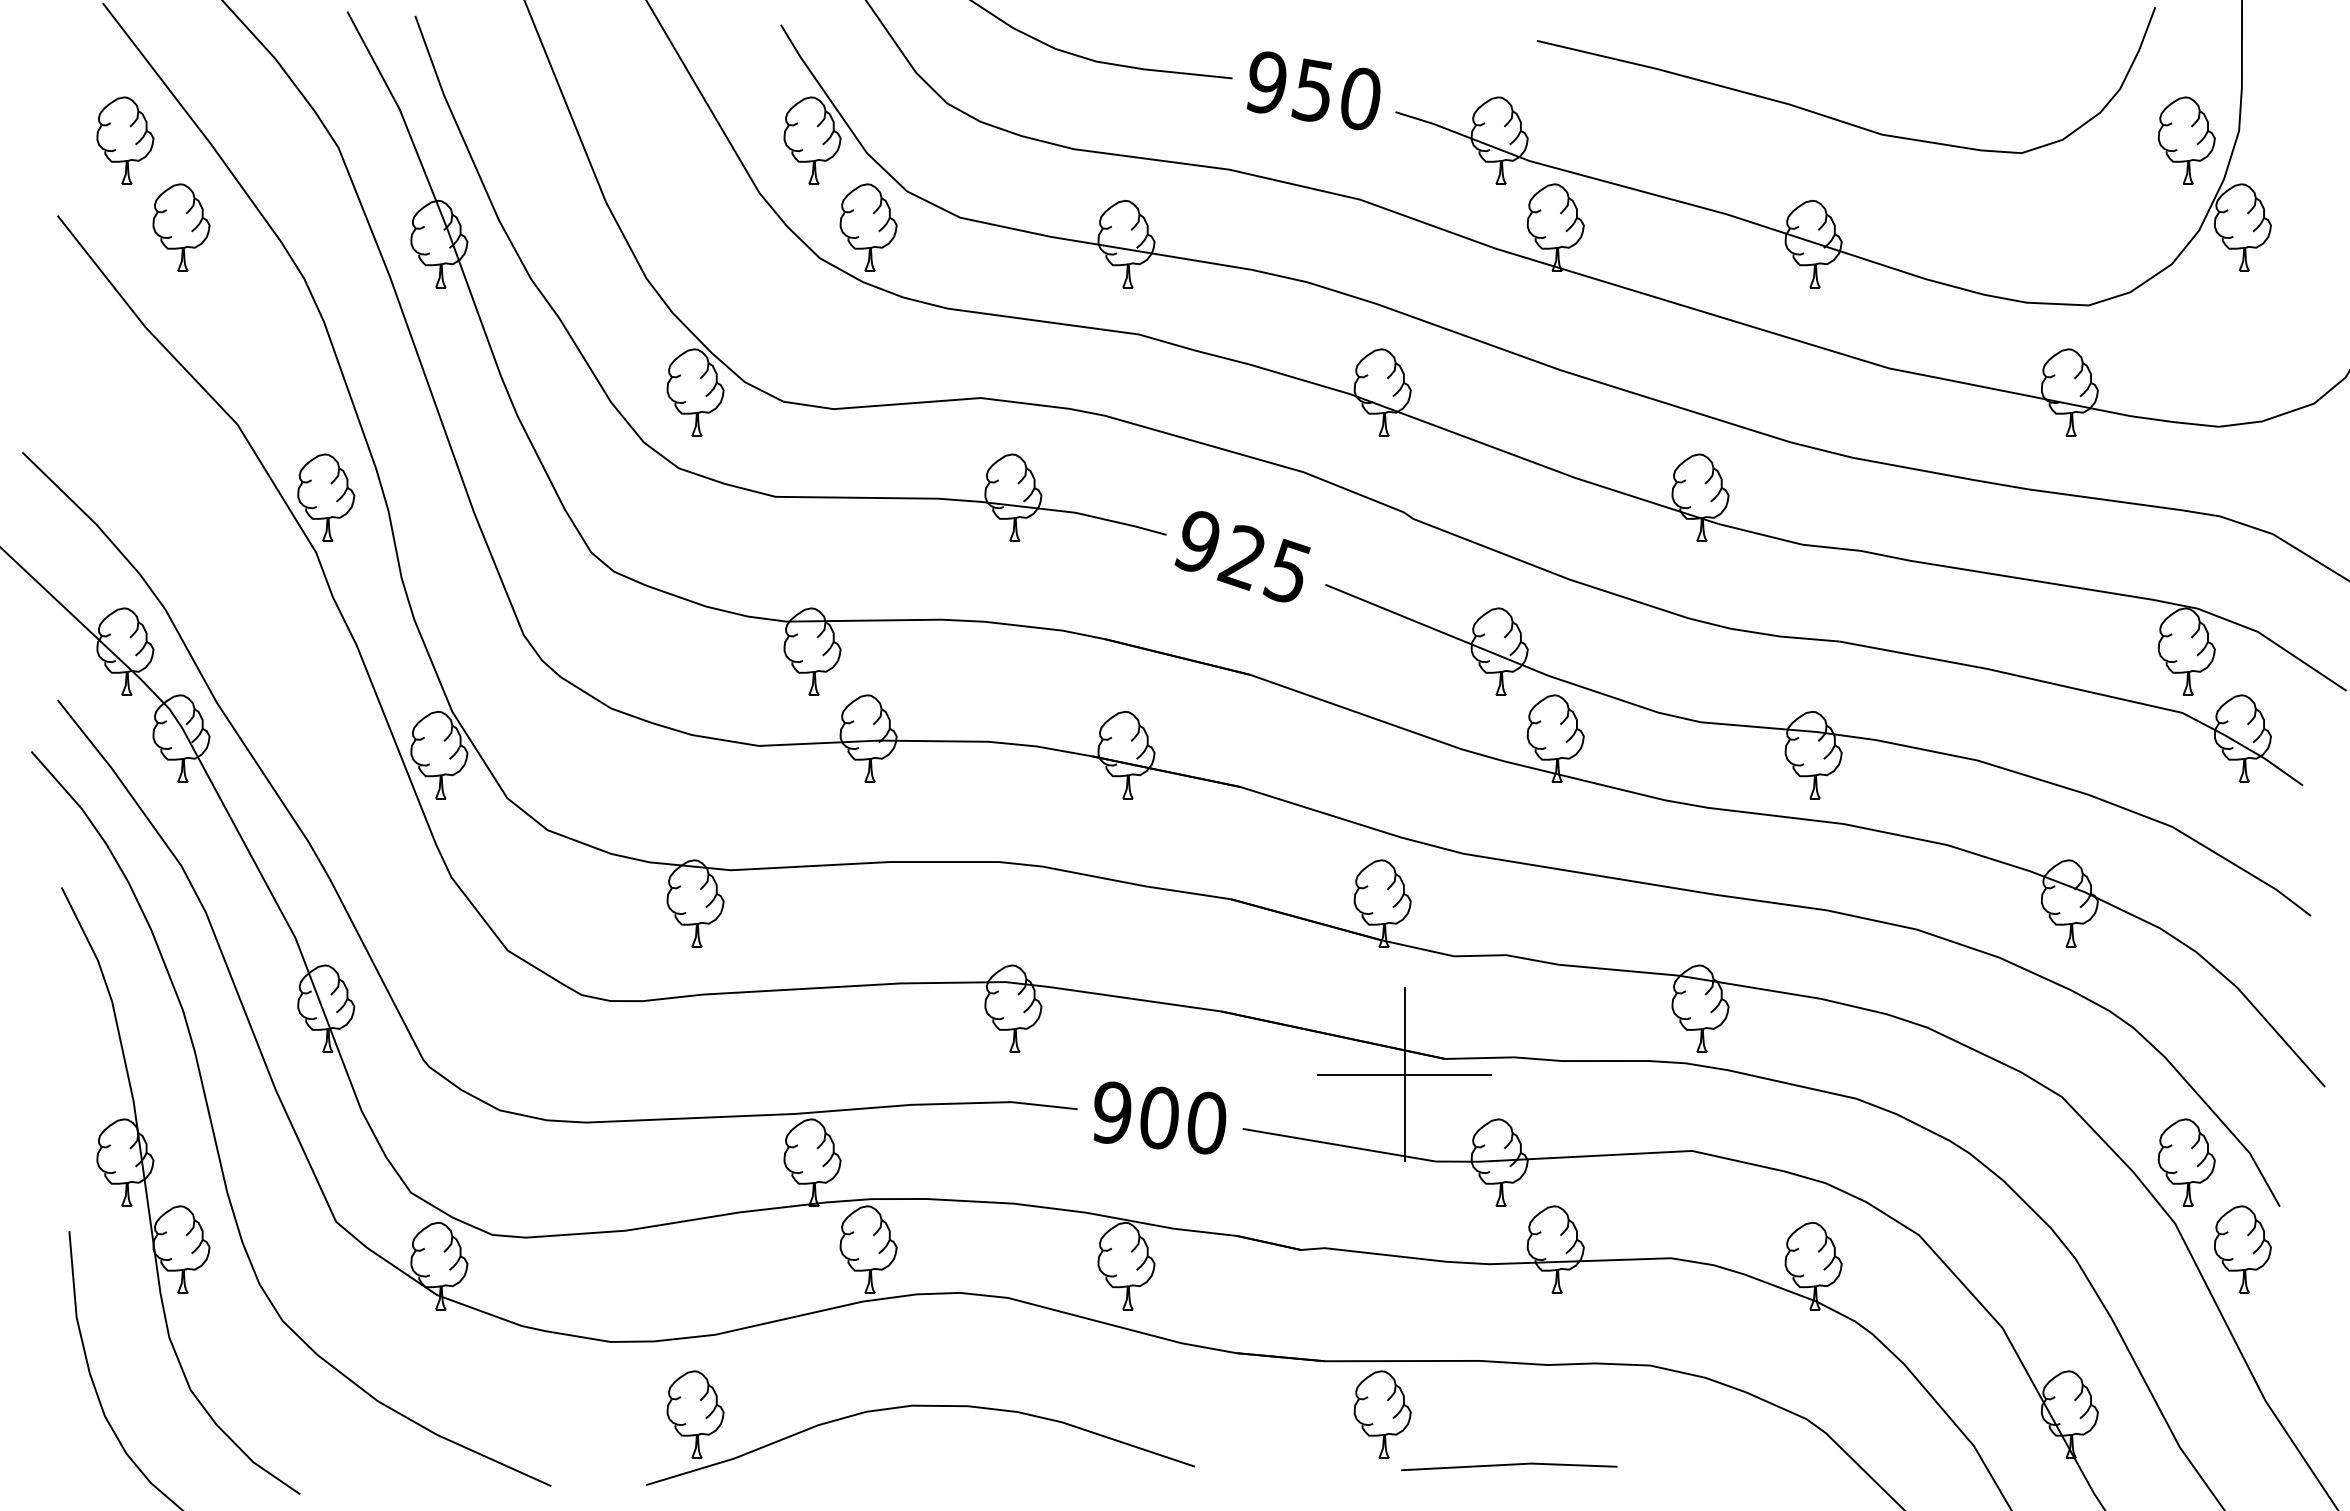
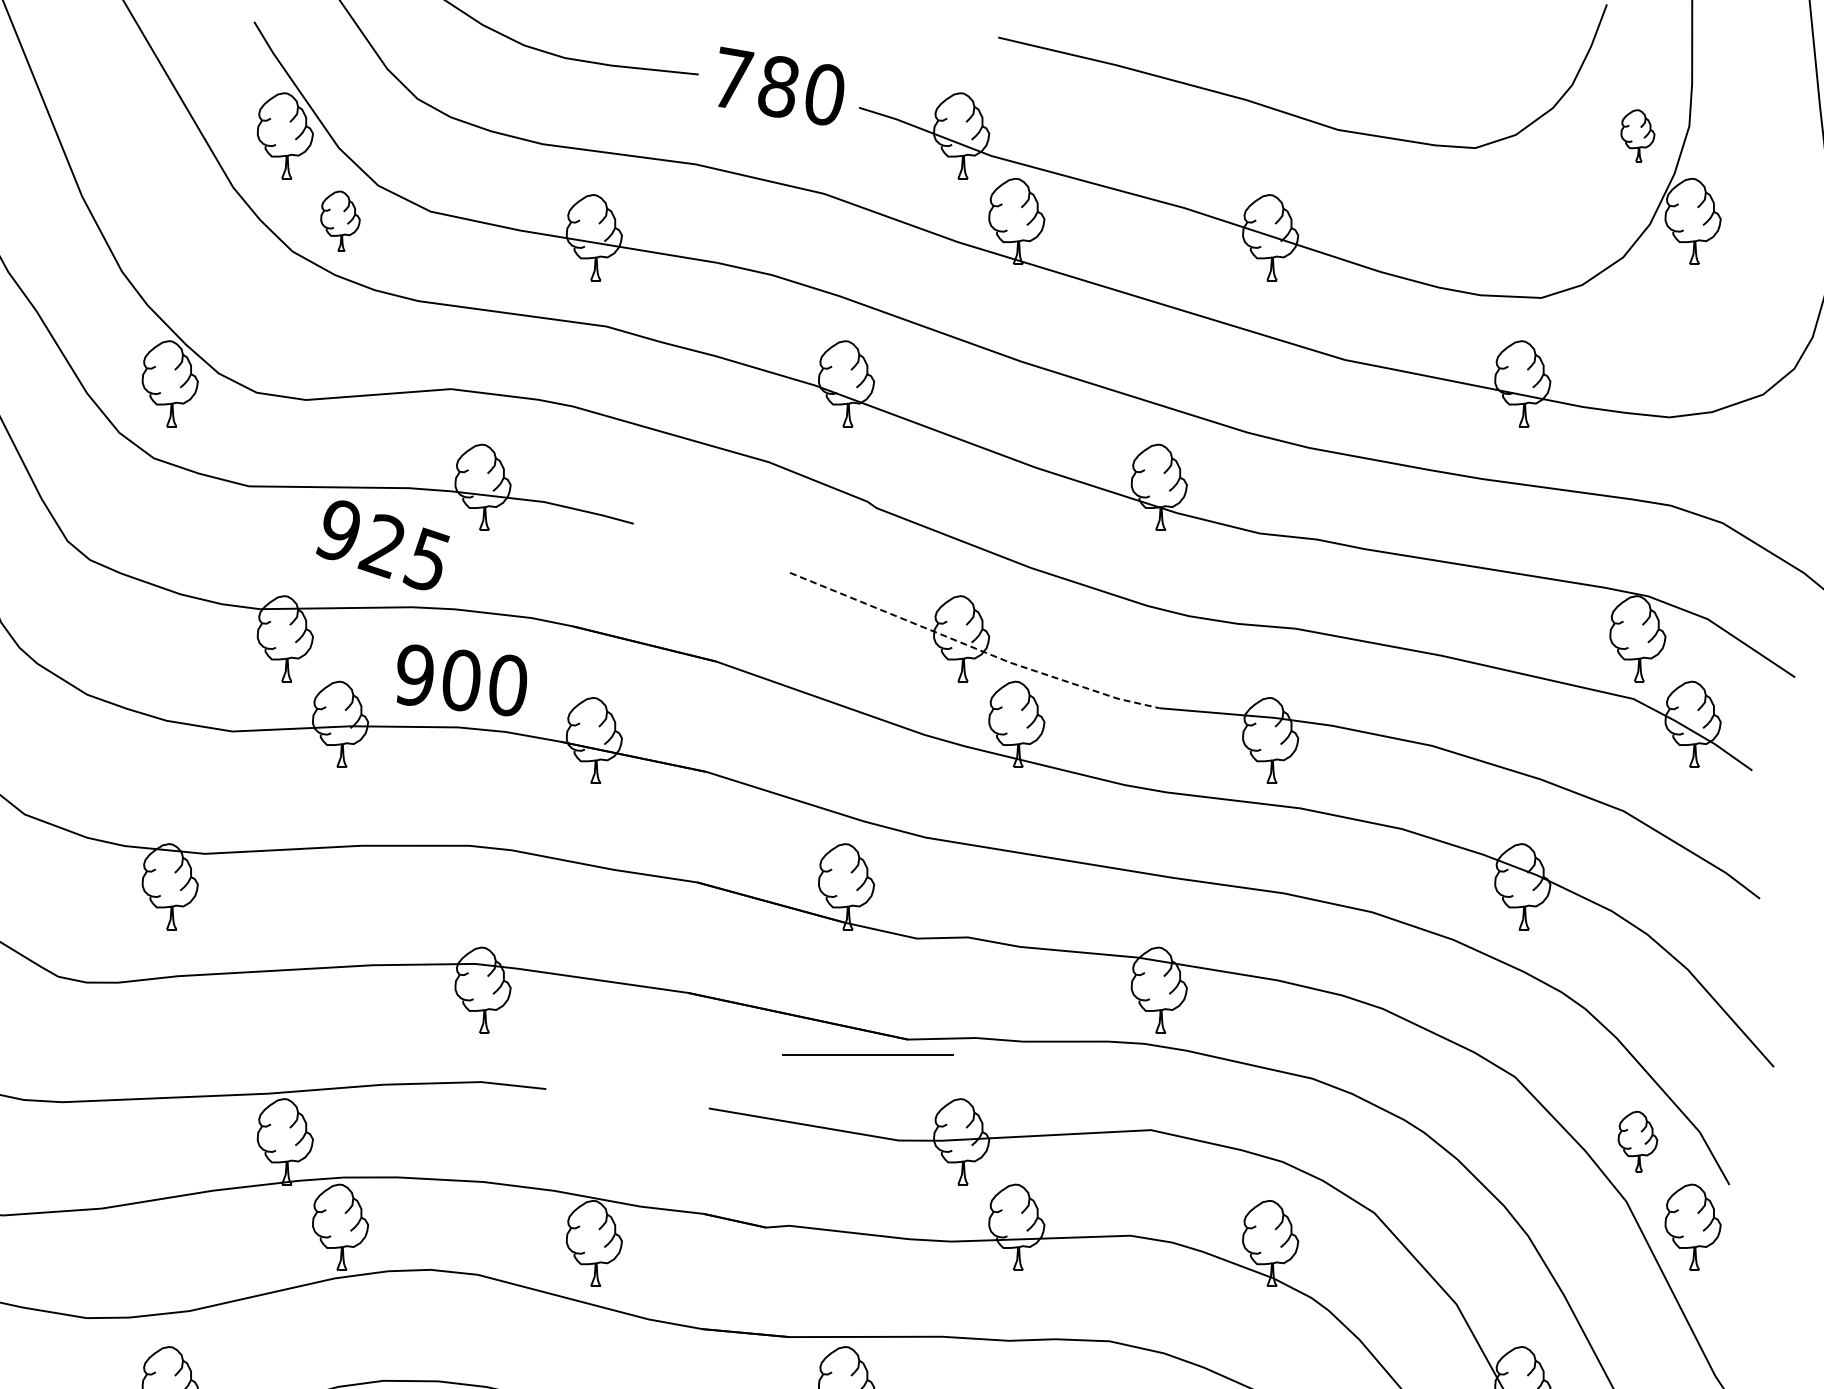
text: (1289, 86) -> (754, 82), 950 -> 780
part: (2186, 140) -> (1637, 135), size x0.6
part: (868, 227) -> (340, 221), size x0.7
text: (1242, 556) -> (382, 545), moved
line: (1511, 660) -> (973, 647), solid -> dashed
line: (1404, 1074) -> (867, 1054), removed
text: (1159, 1117) -> (461, 679), moved
part: (2186, 1162) -> (1637, 1141), size x0.7

